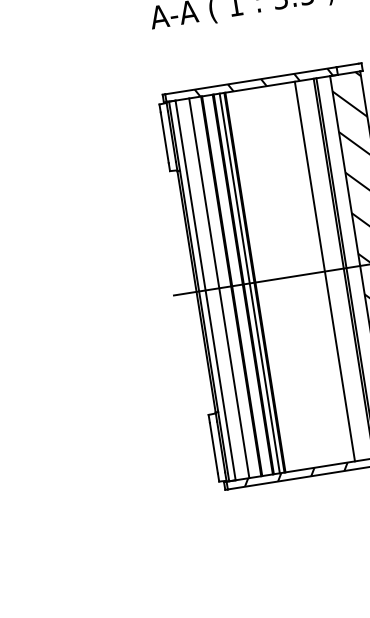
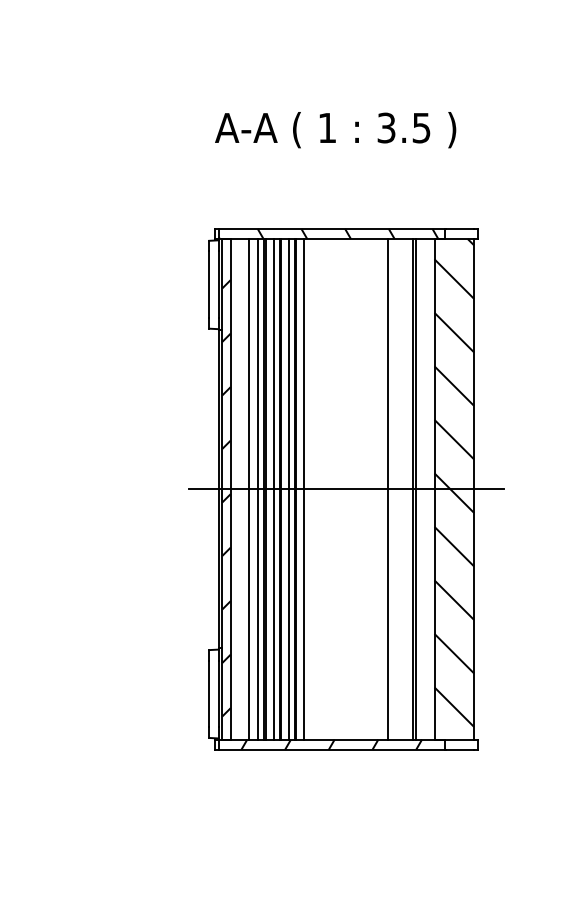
line: (261, 281) -> (304, 489), added
line: (238, 285) -> (273, 489), added
line: (226, 287) -> (258, 489), added
hatch: (203, 297) -> (226, 498), added

